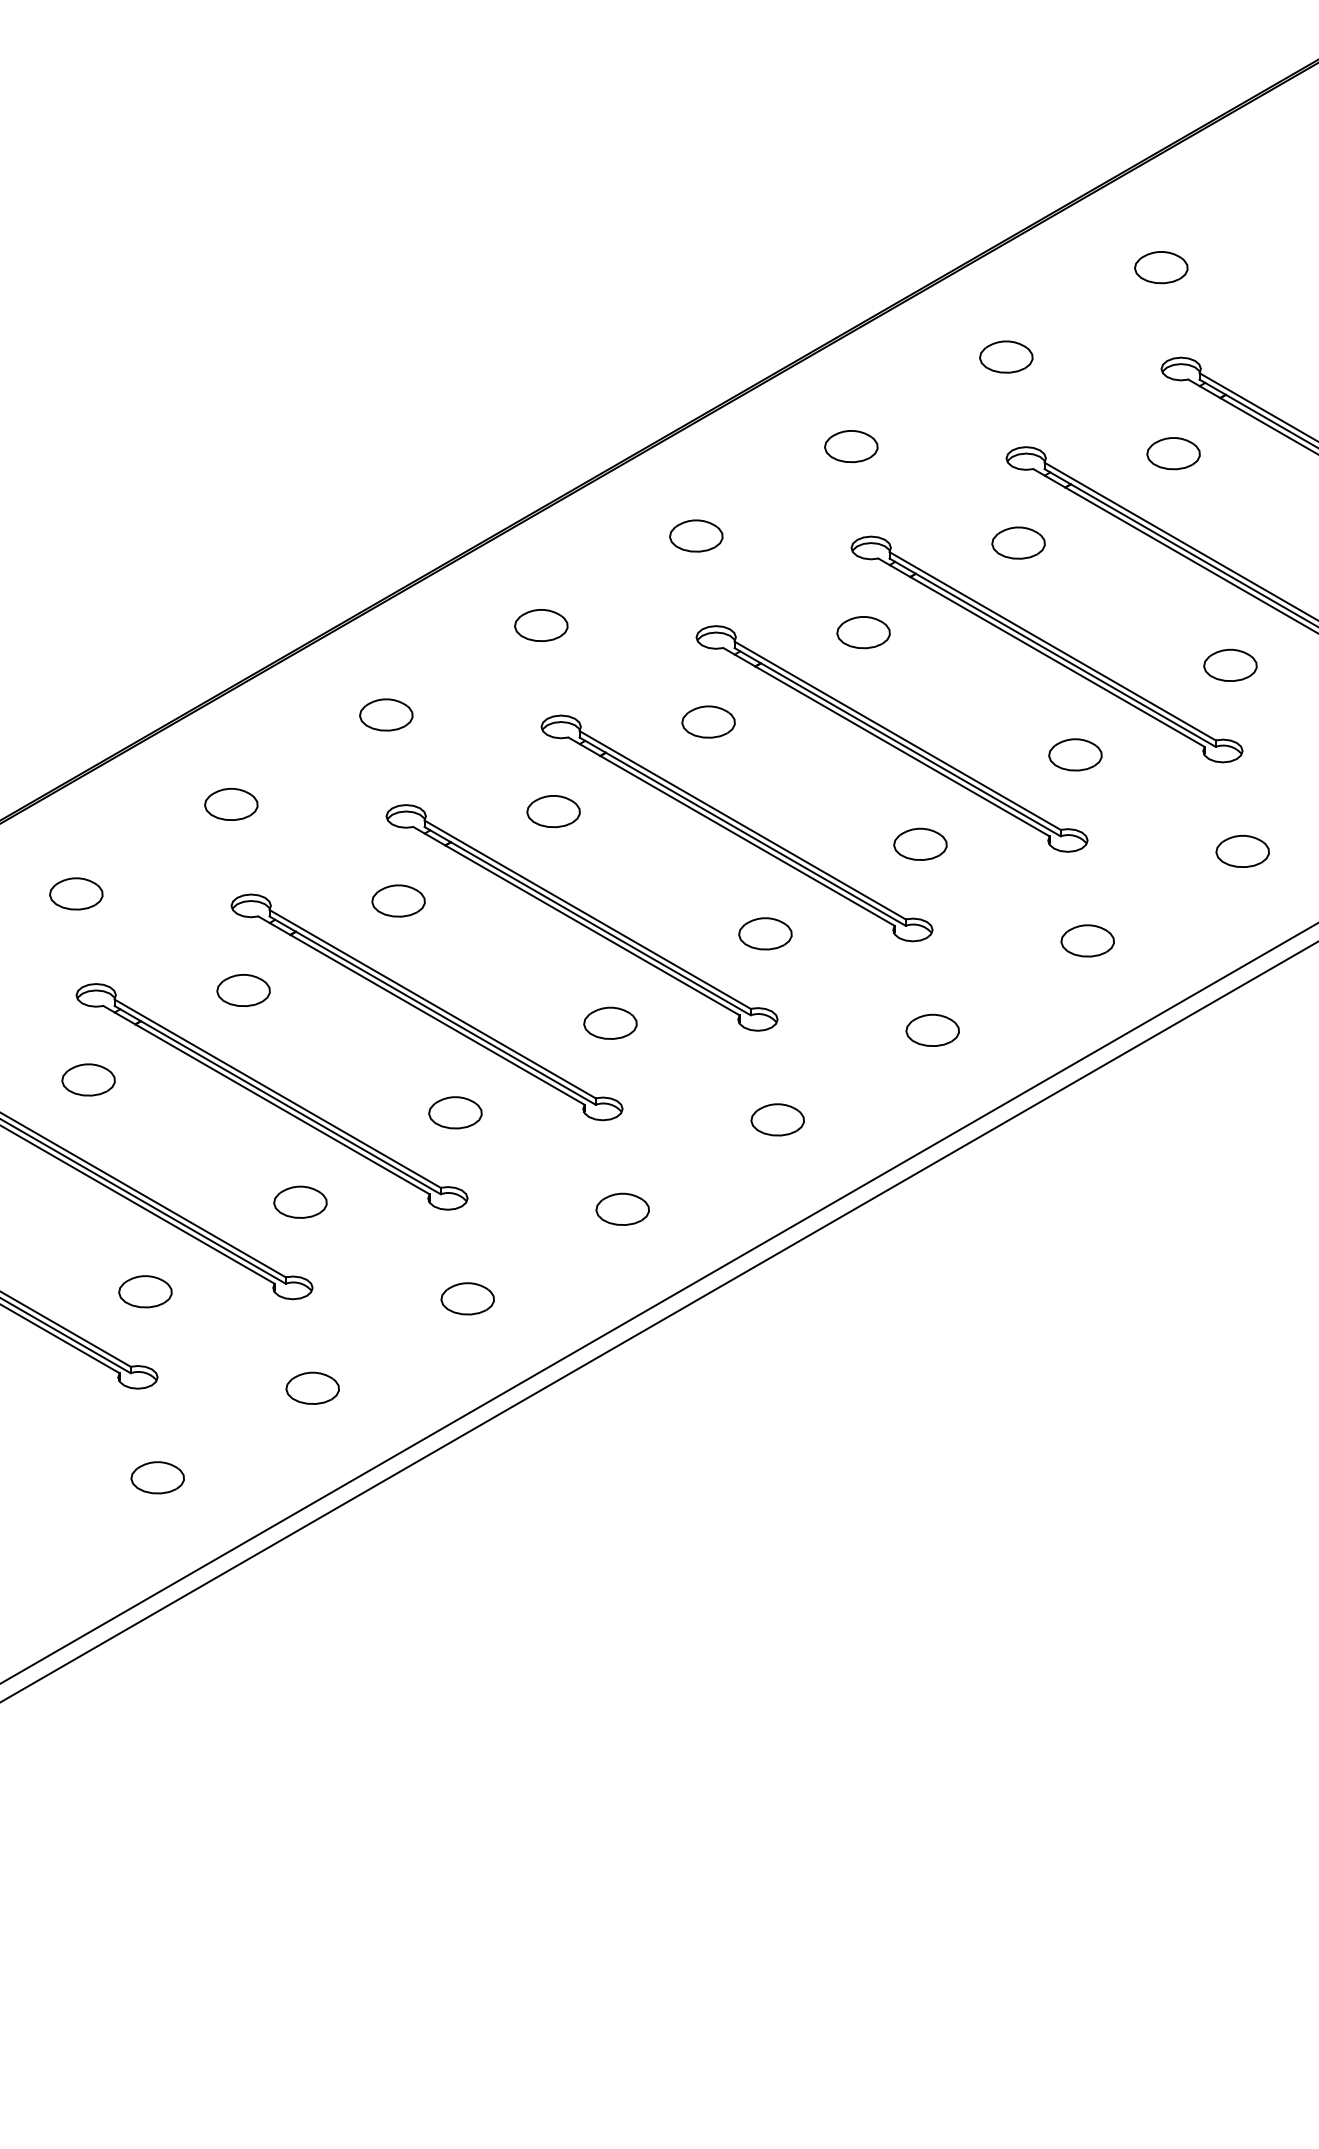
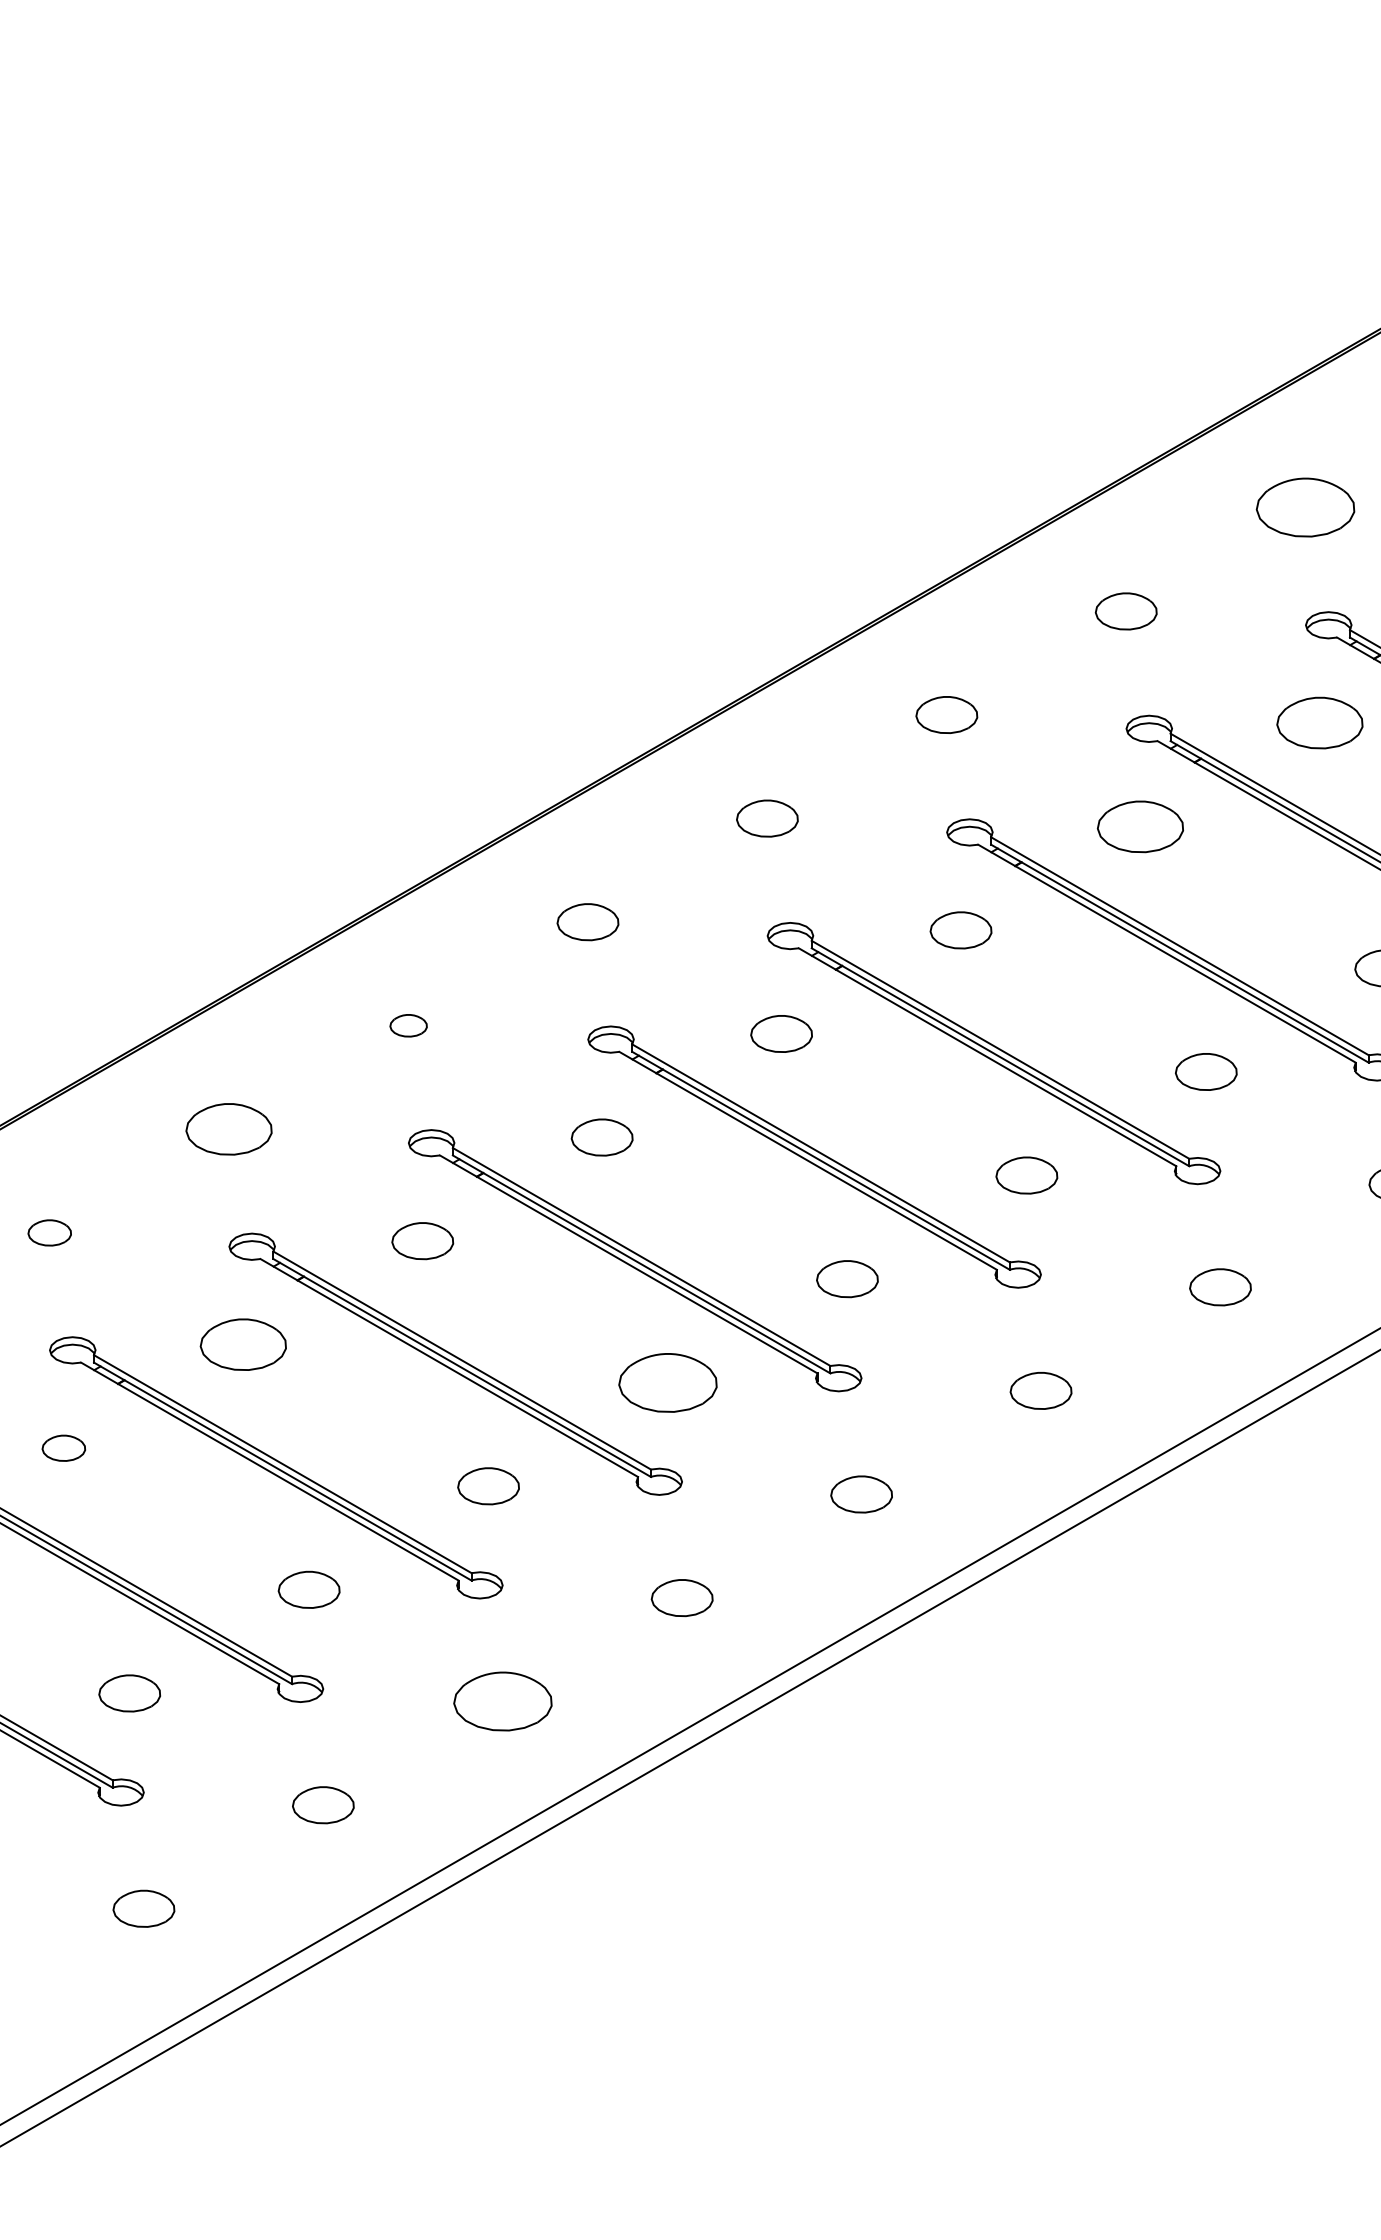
part: (1161, 267) -> (1305, 507), size x1.6
part: (1173, 453) -> (1319, 723), size x1.4
part: (1018, 542) -> (1140, 826), size x1.4
part: (386, 714) -> (408, 1025), size x0.6
part: (231, 804) -> (229, 1129), size x1.4
part: (76, 893) -> (49, 1232), size x0.7
part: (243, 990) -> (243, 1344), size x1.4
part: (610, 1022) -> (668, 1381), size x1.6
part: (88, 1079) -> (63, 1447), size x0.7
part: (467, 1298) -> (502, 1701), size x1.6

